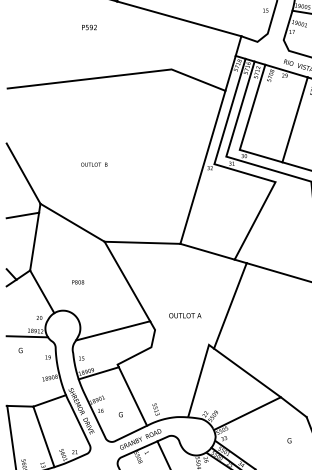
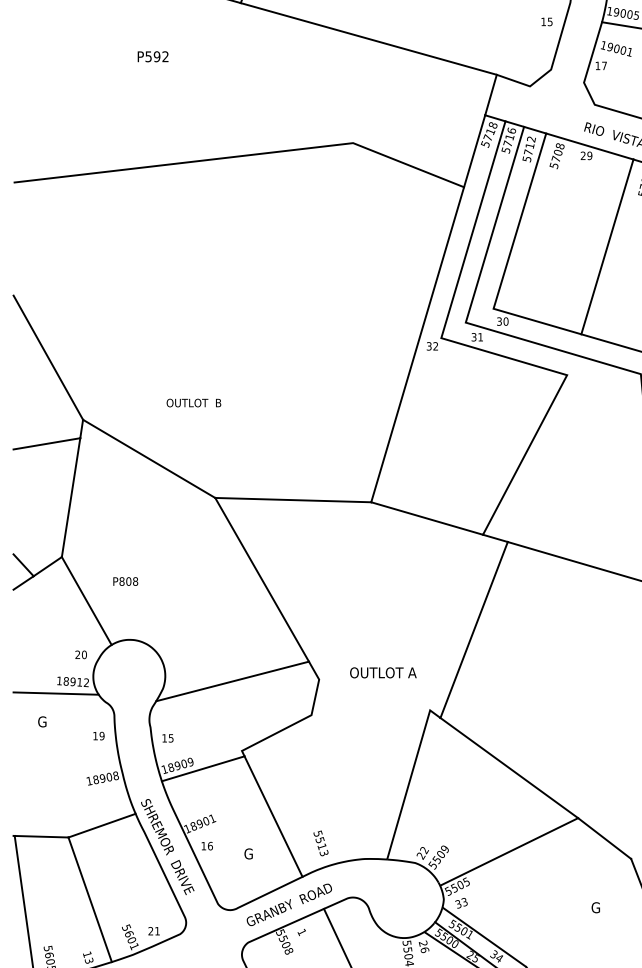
text: (89, 27) -> (153, 56), moved
text: (94, 164) -> (194, 402), moved
text: (78, 282) -> (126, 581), moved
text: (185, 315) -> (383, 672), moved

